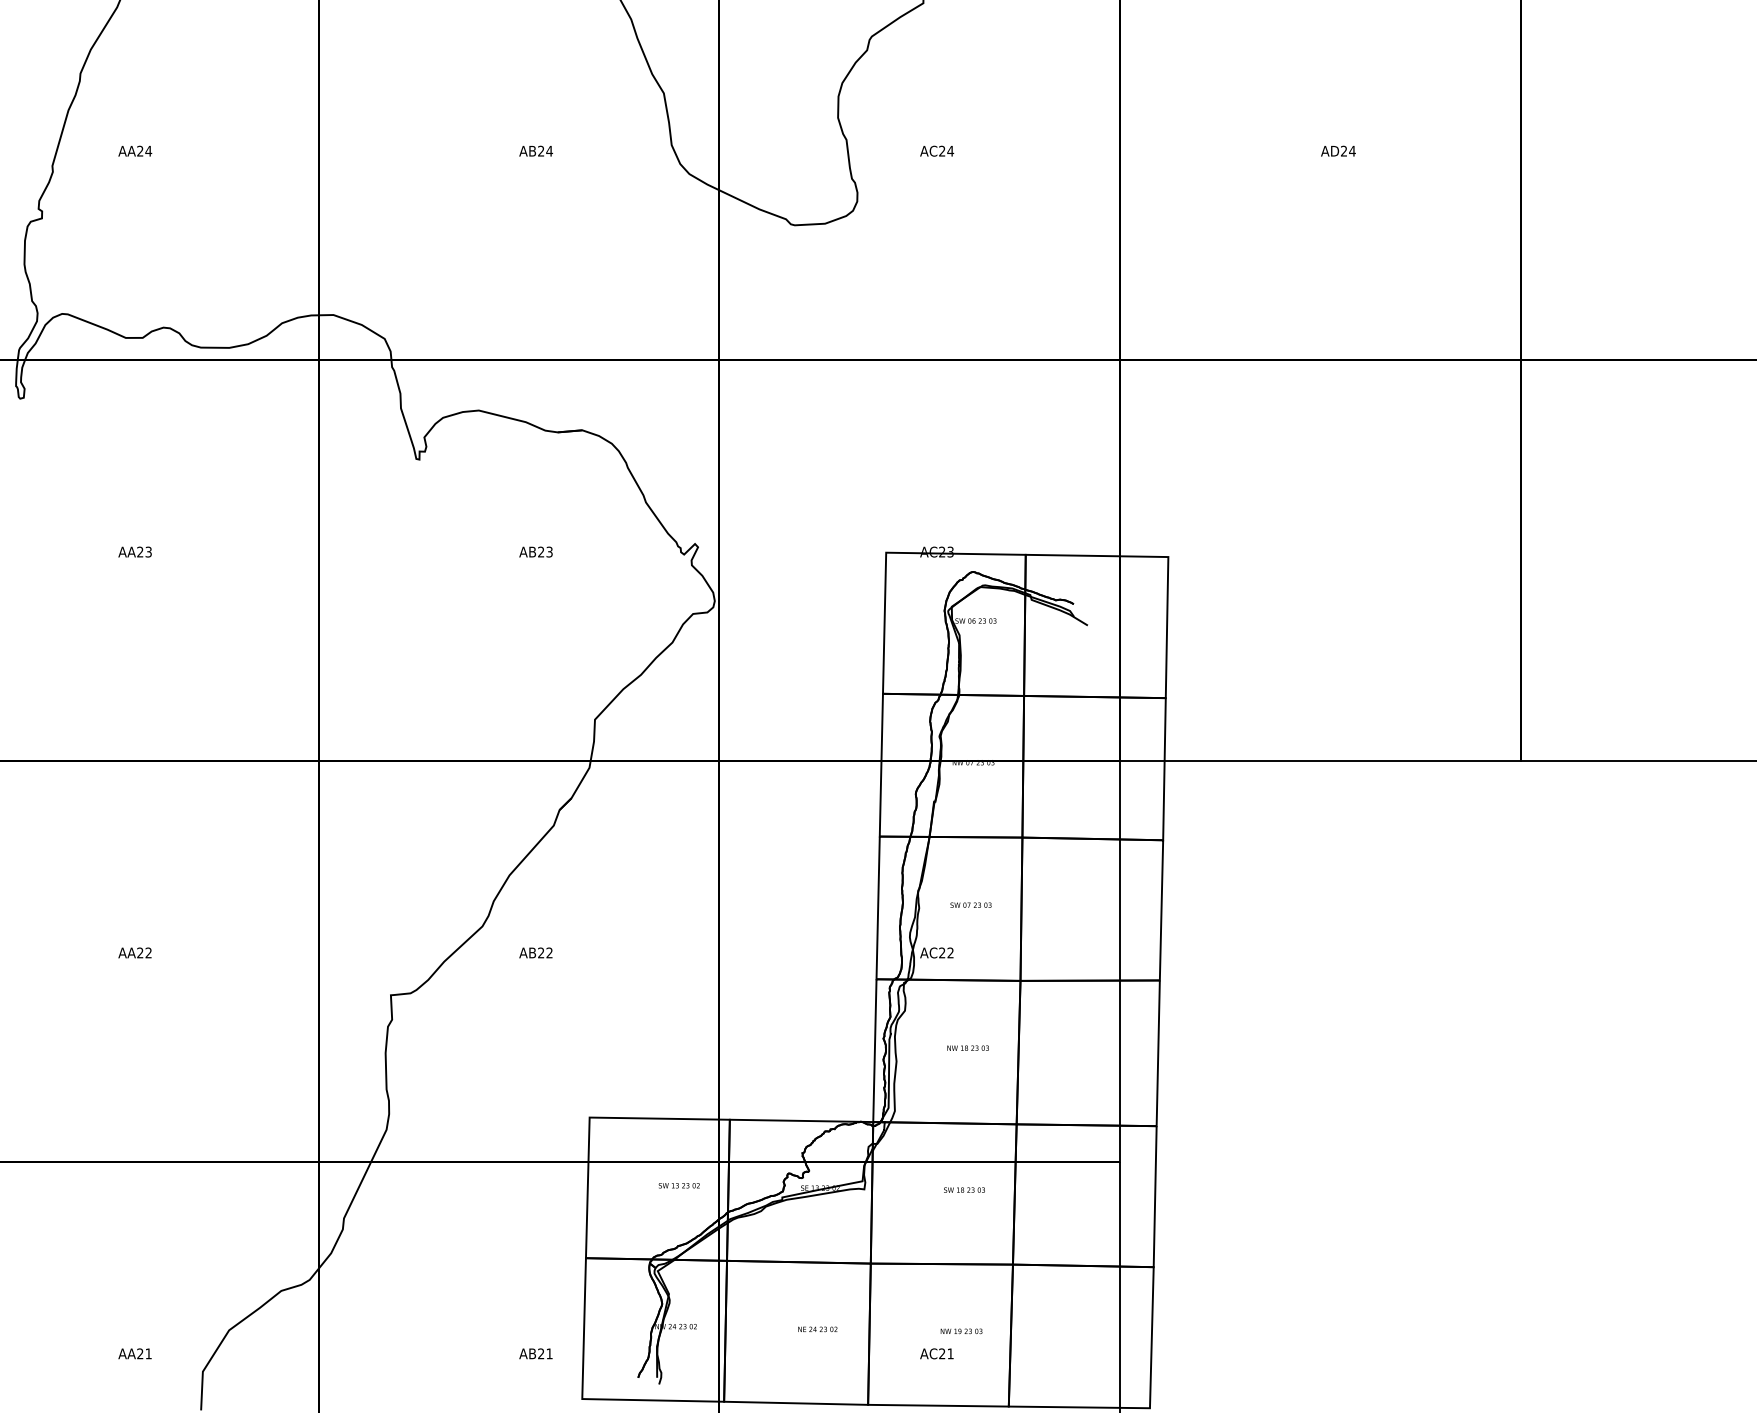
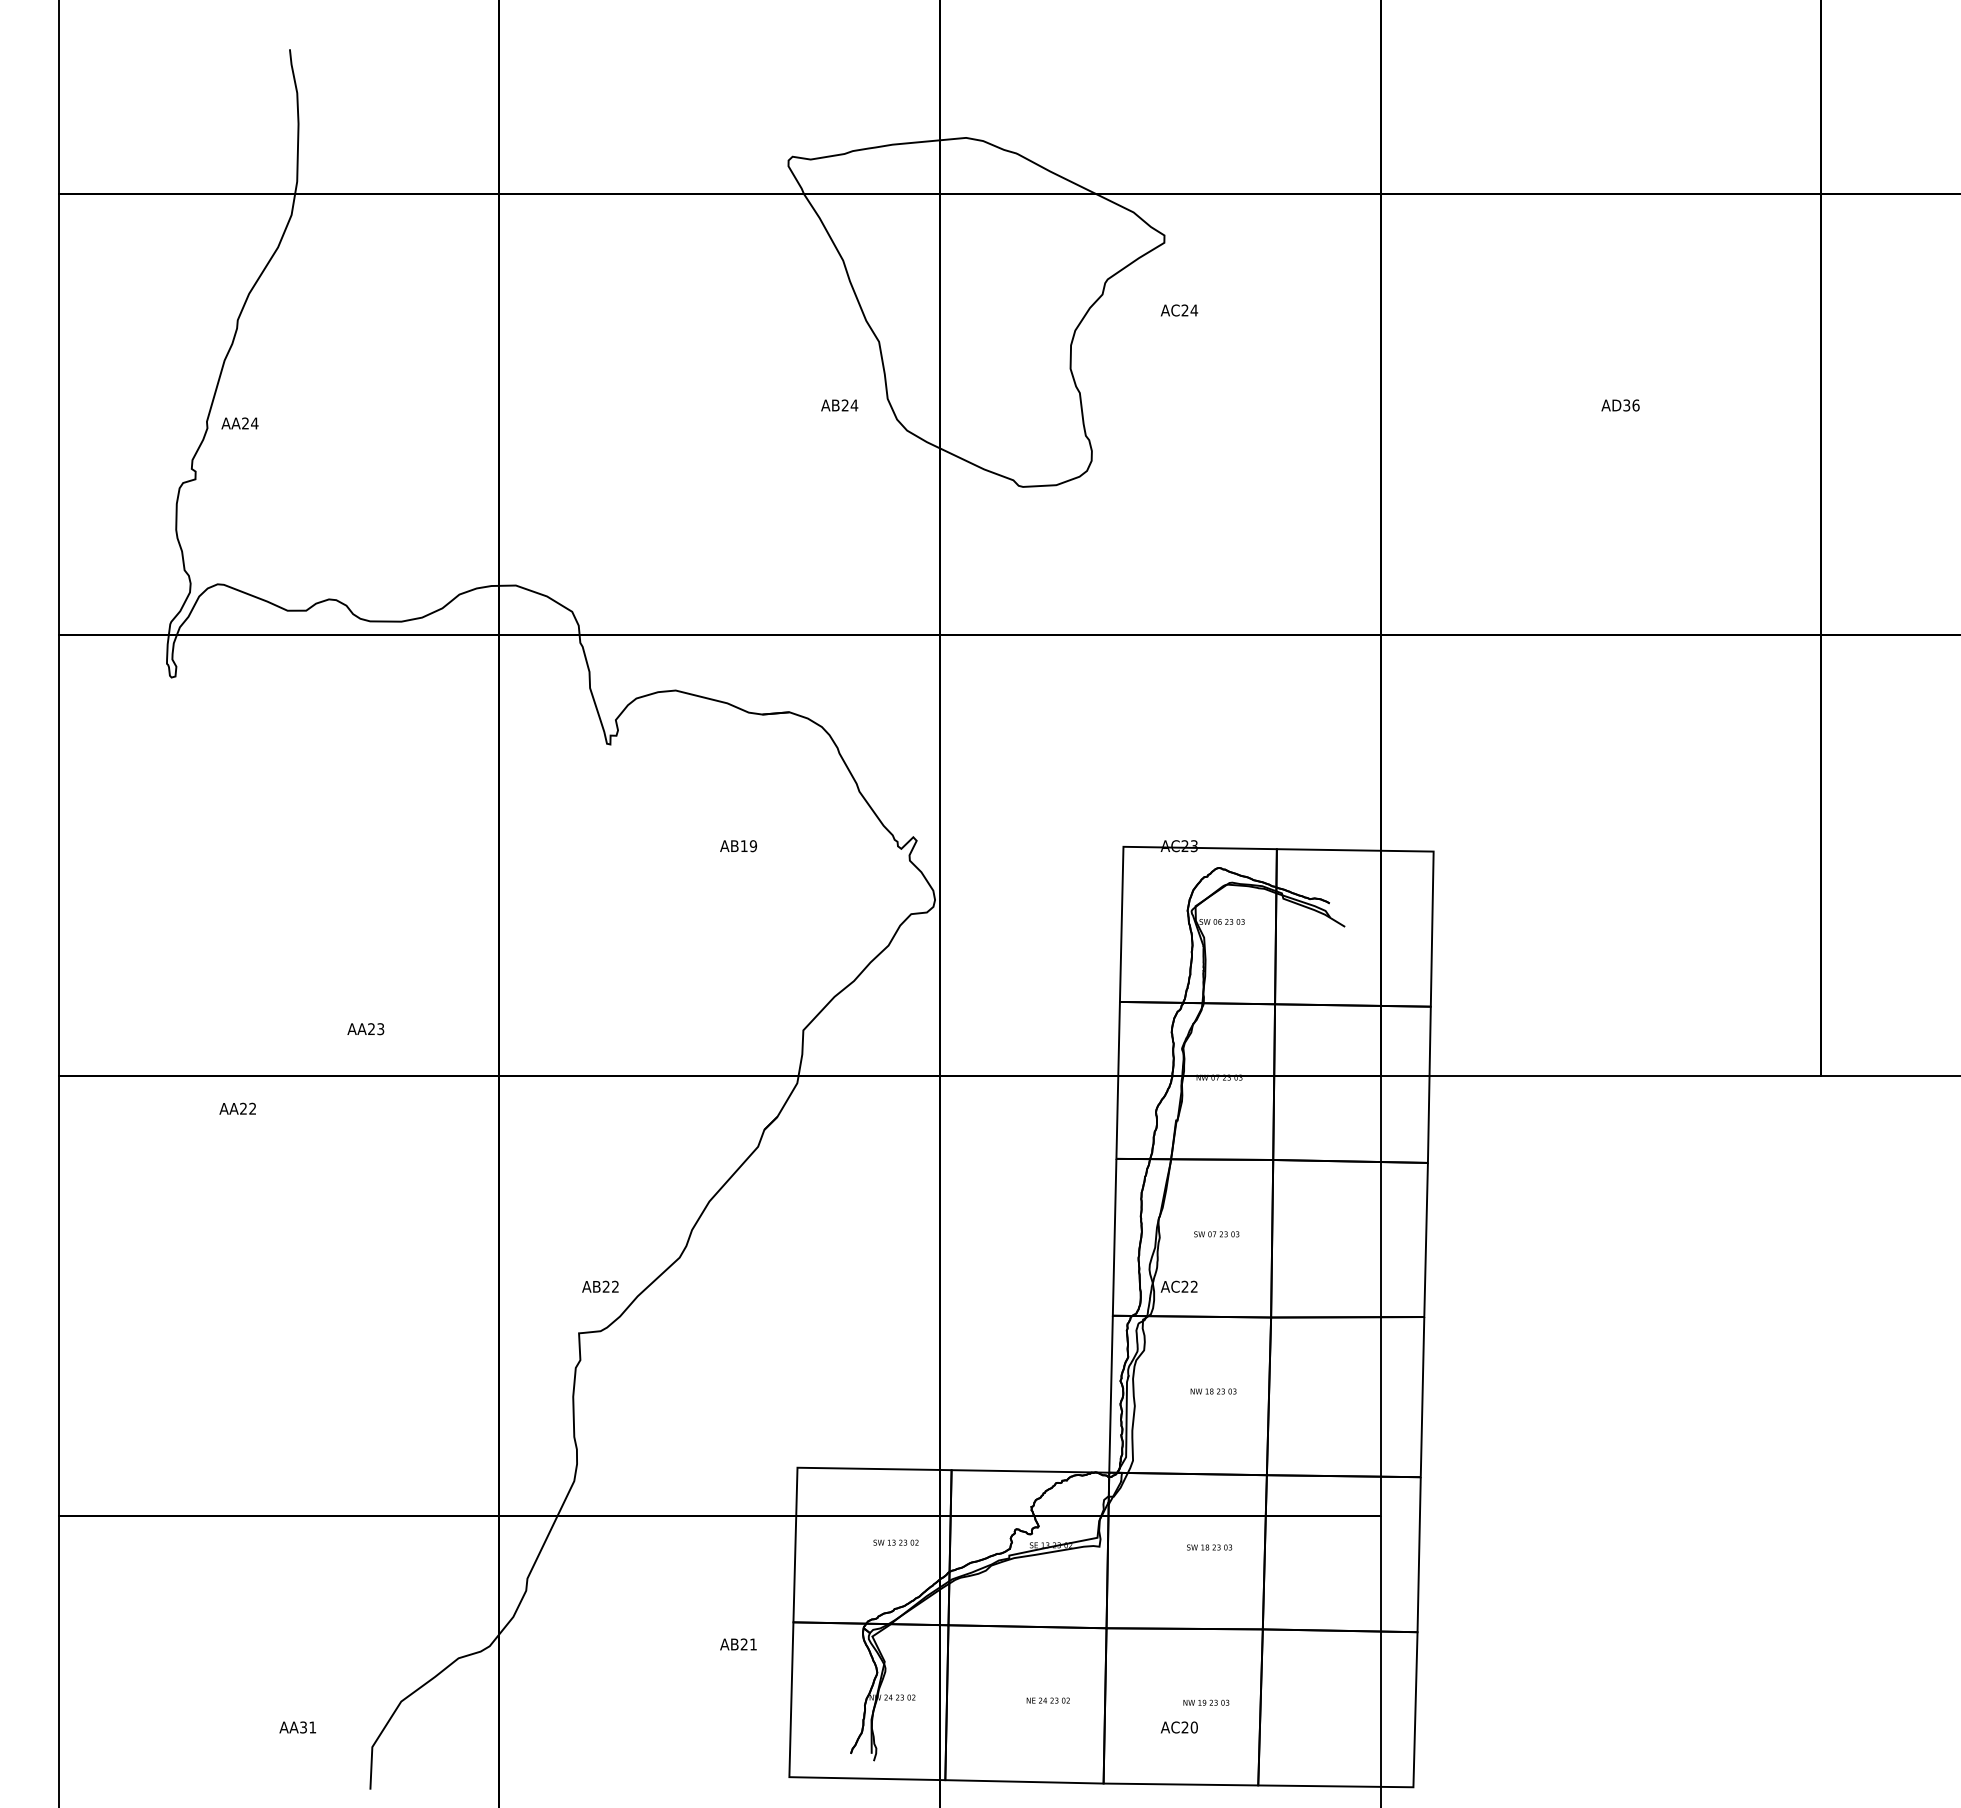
text: (134, 151) -> (239, 423), moved
text: (535, 151) -> (839, 405), moved
text: (937, 151) -> (1179, 310), moved
text: (1348, 151) -> (1631, 405), AD24 -> AD36
text: (545, 551) -> (748, 845), AB23 -> AB19
text: (134, 552) -> (365, 1029), moved
text: (134, 952) -> (237, 1108), moved
text: (535, 952) -> (600, 1286), moved
text: (140, 1353) -> (303, 1727), AA21 -> AA31
text: (535, 1353) -> (738, 1644), moved
text: (949, 1353) -> (1193, 1727), AC21 -> AC20

